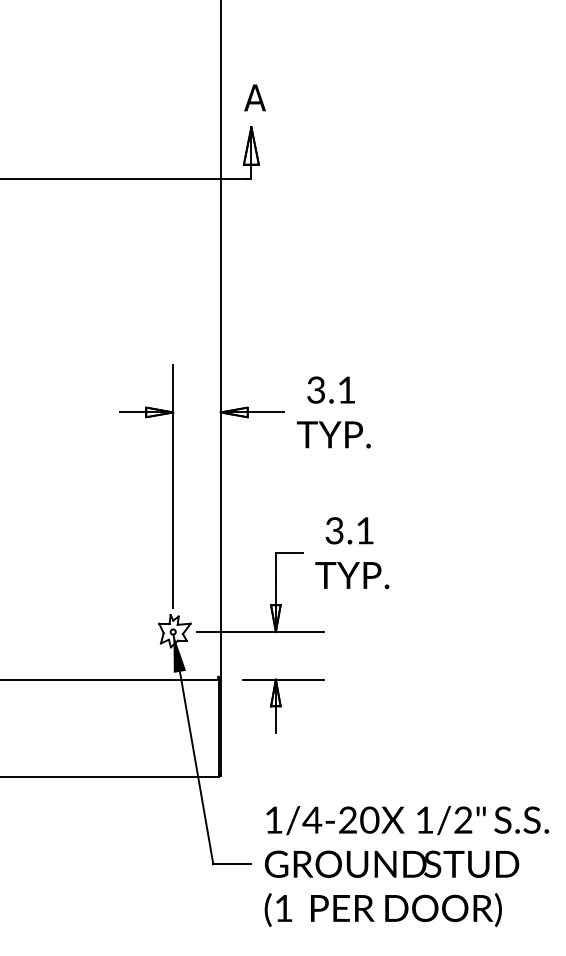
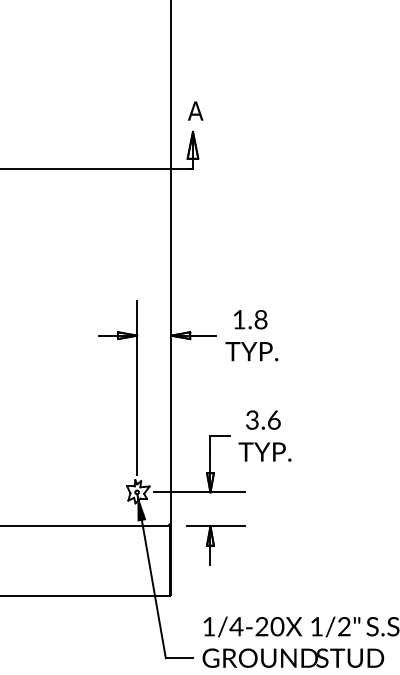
text: (331, 389) -> (250, 319), 3.1 -> 1.8
text: (365, 530) -> (274, 419), 3.1 -> 3.6

